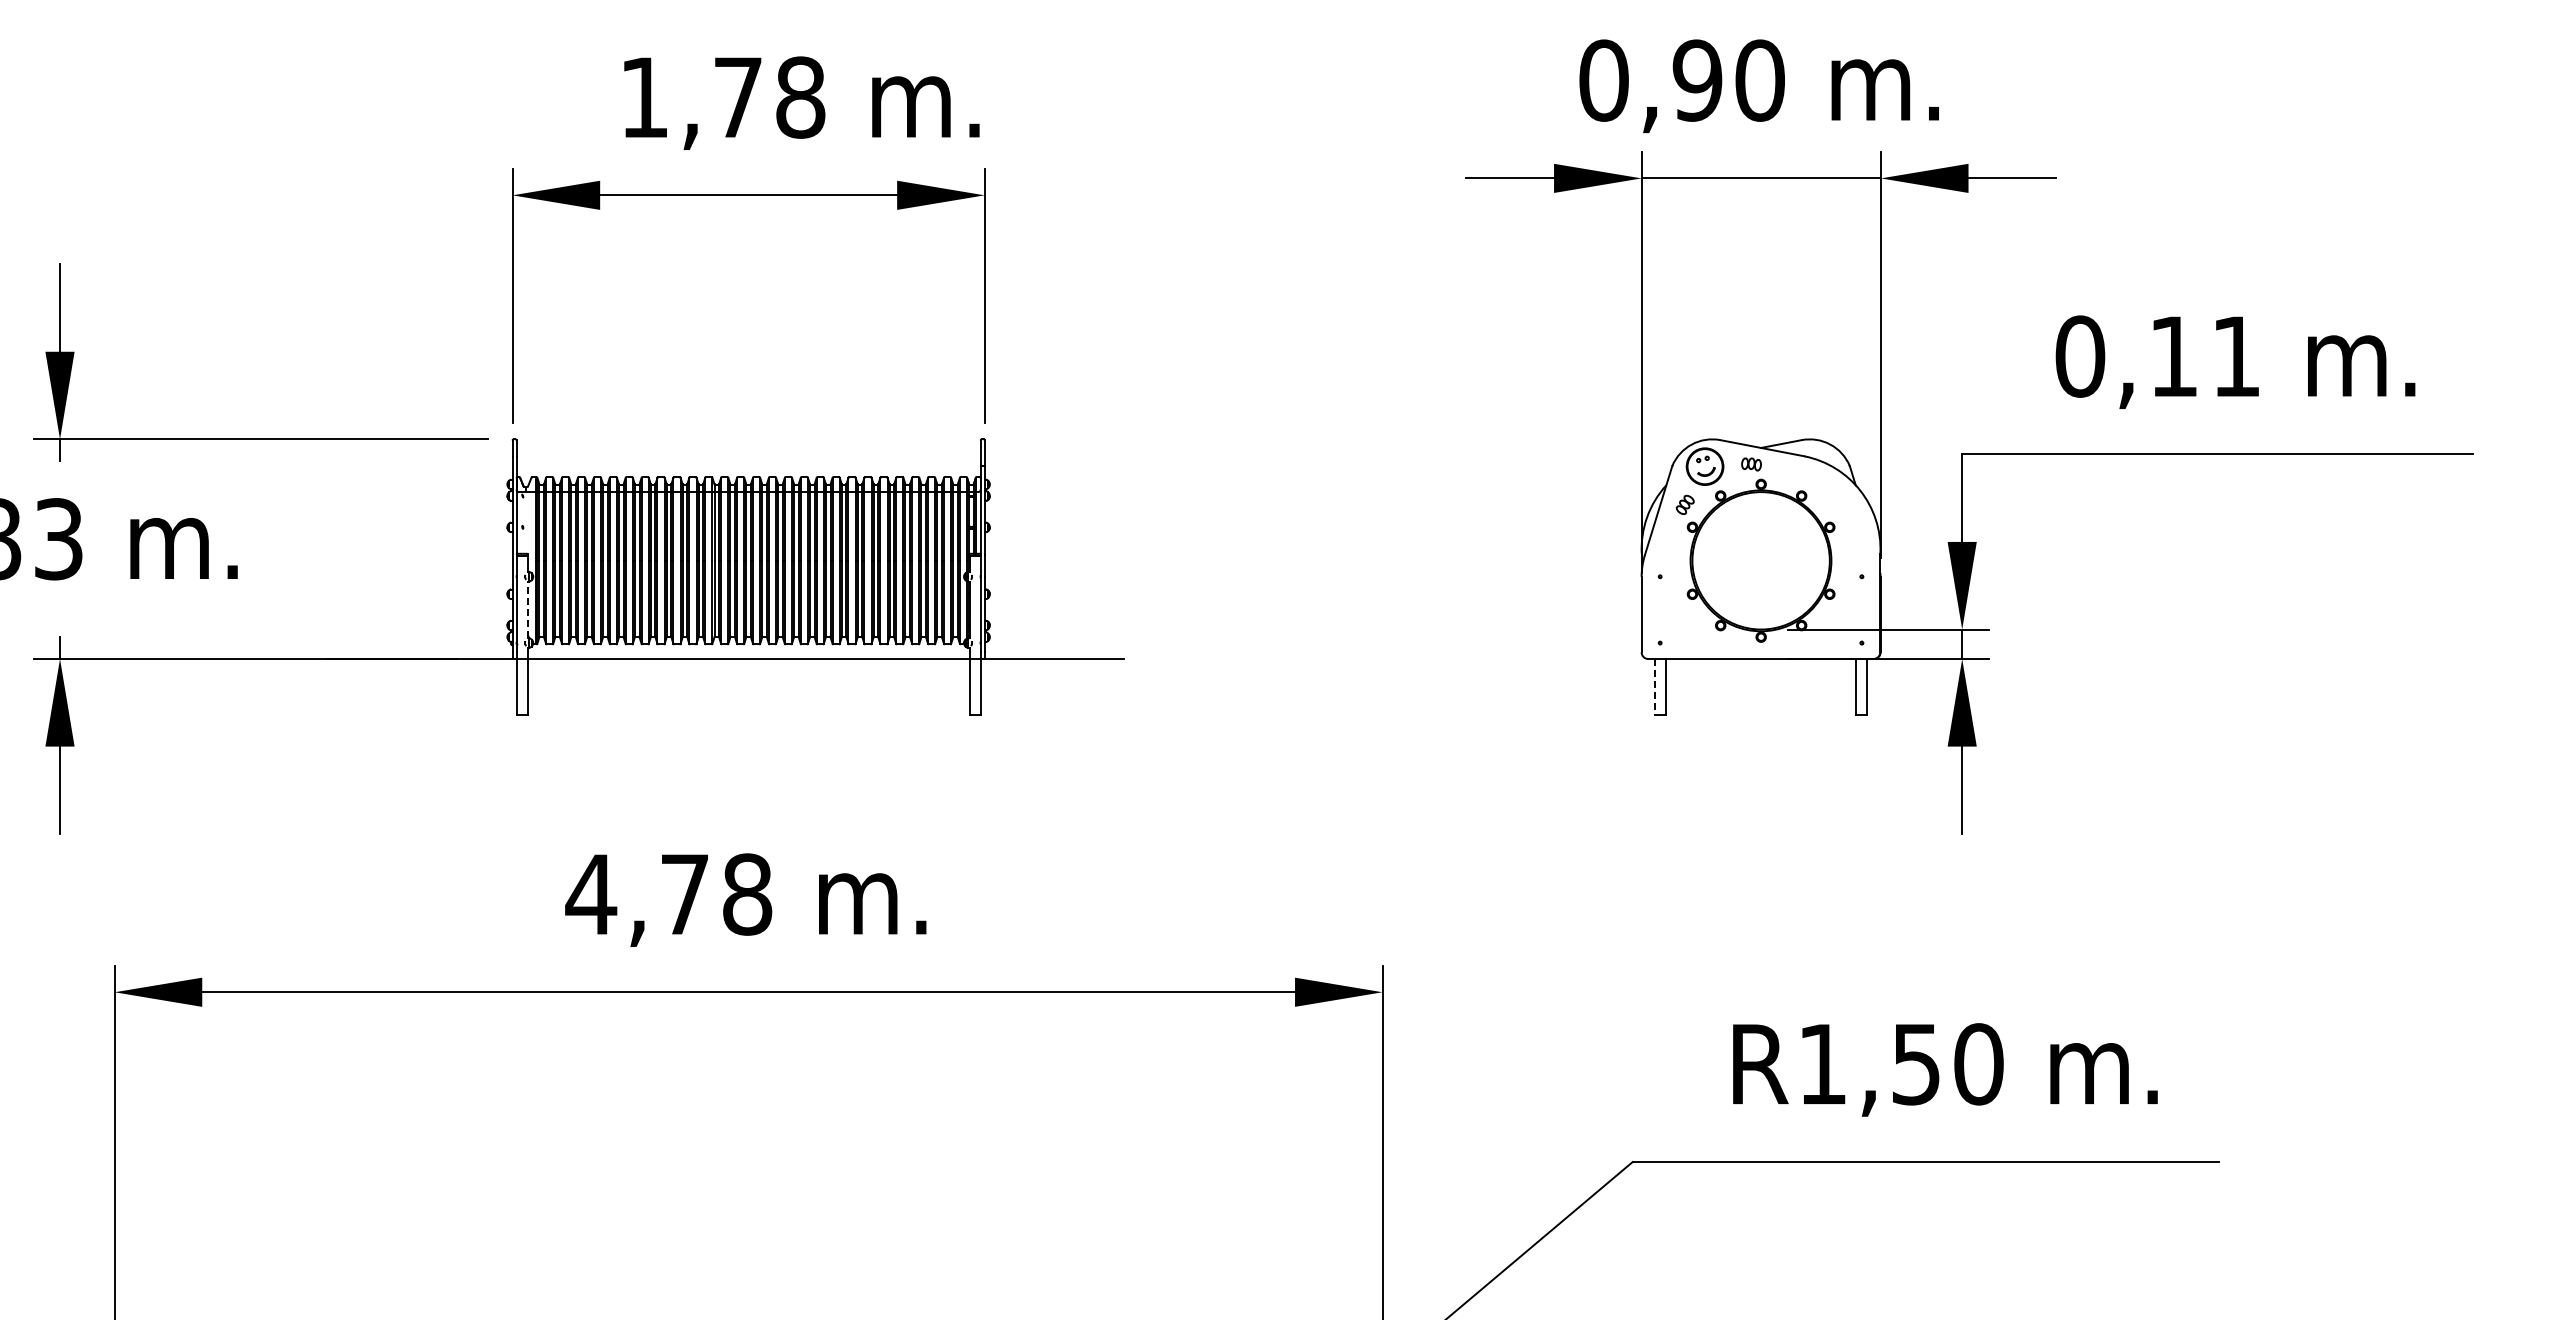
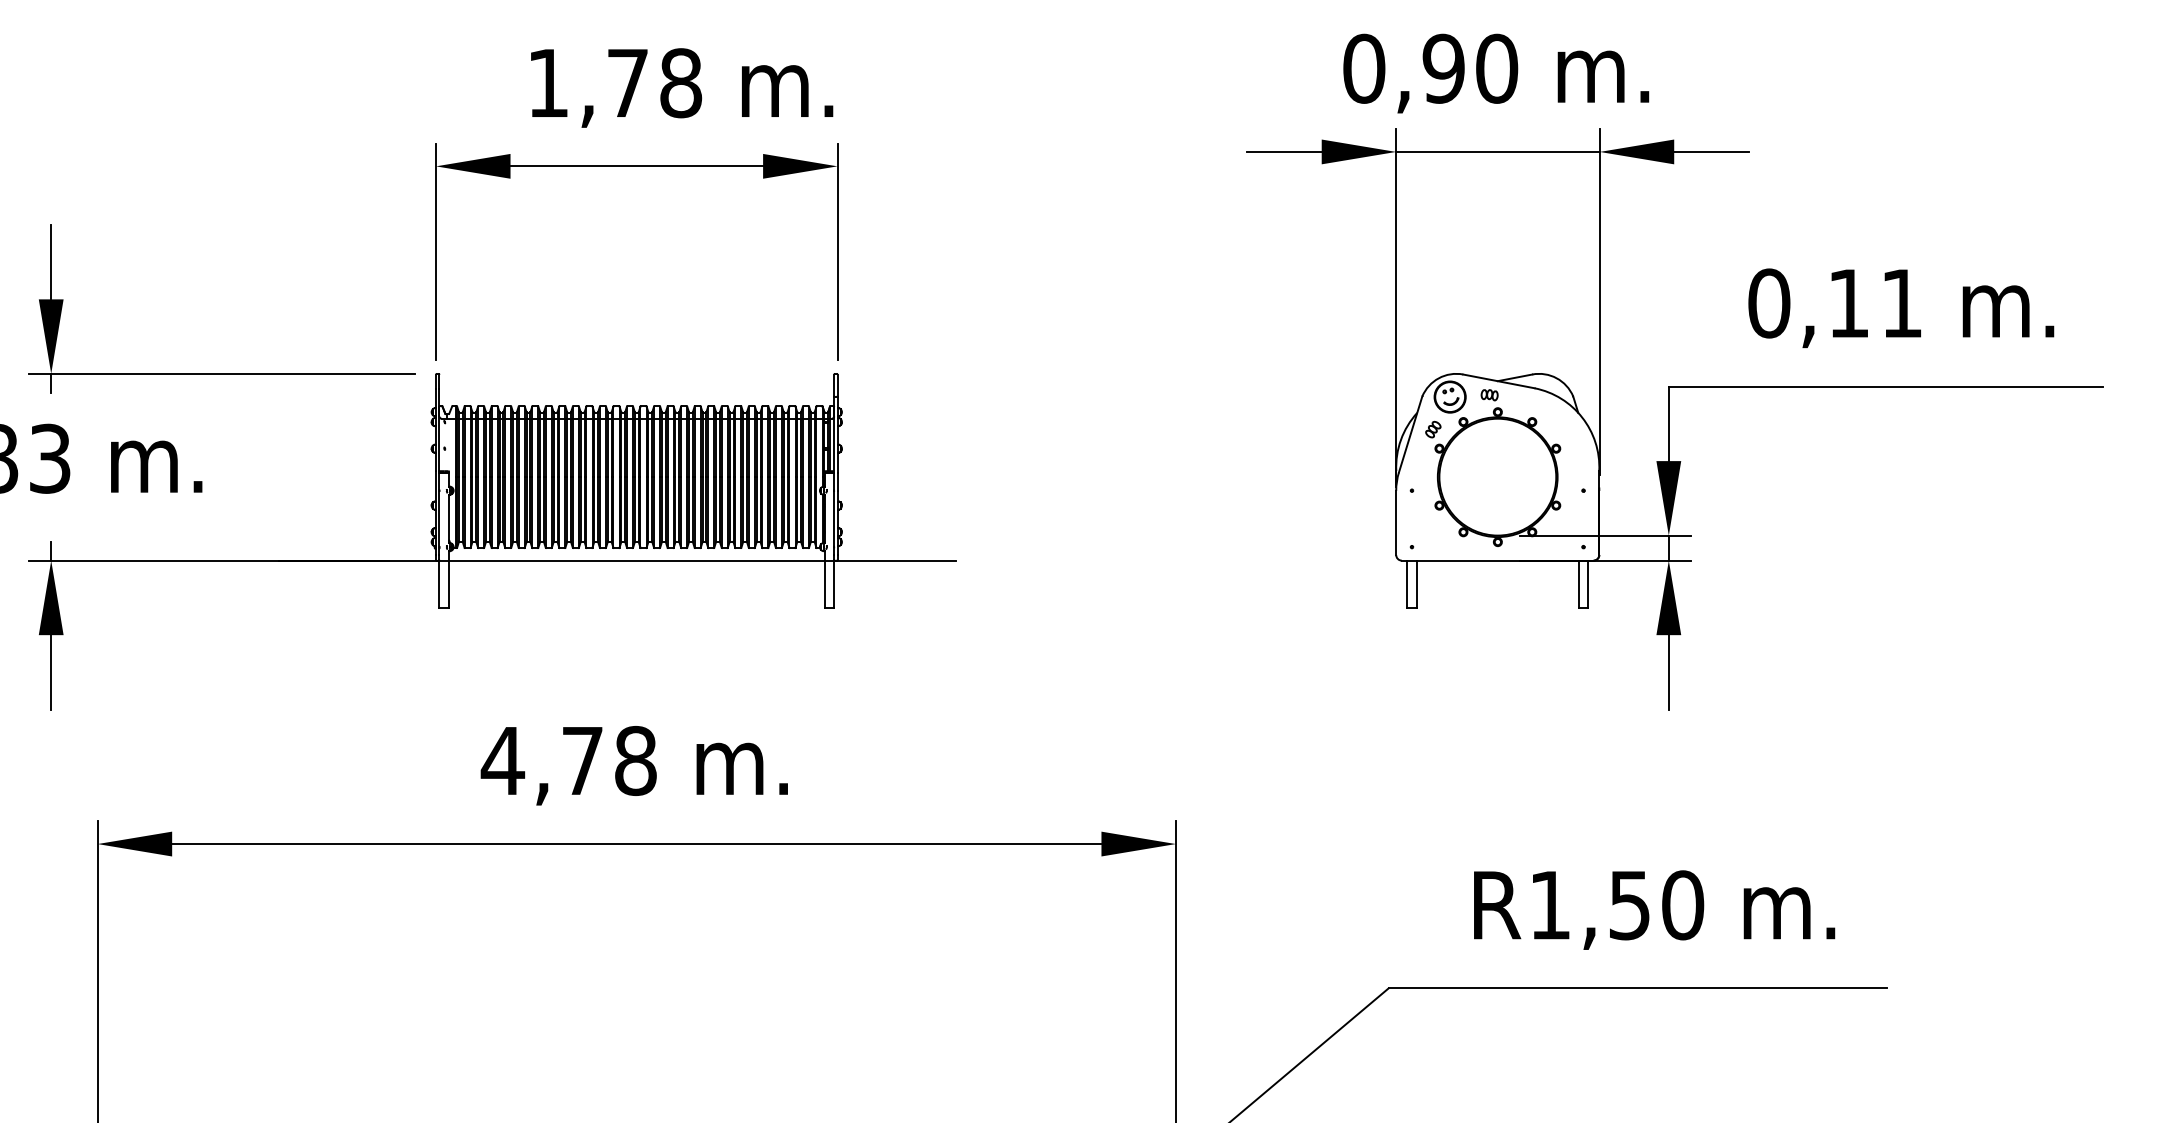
line: (527, 609) -> (448, 518), dashed -> solid
line: (1654, 686) -> (1407, 584), dashed -> solid

